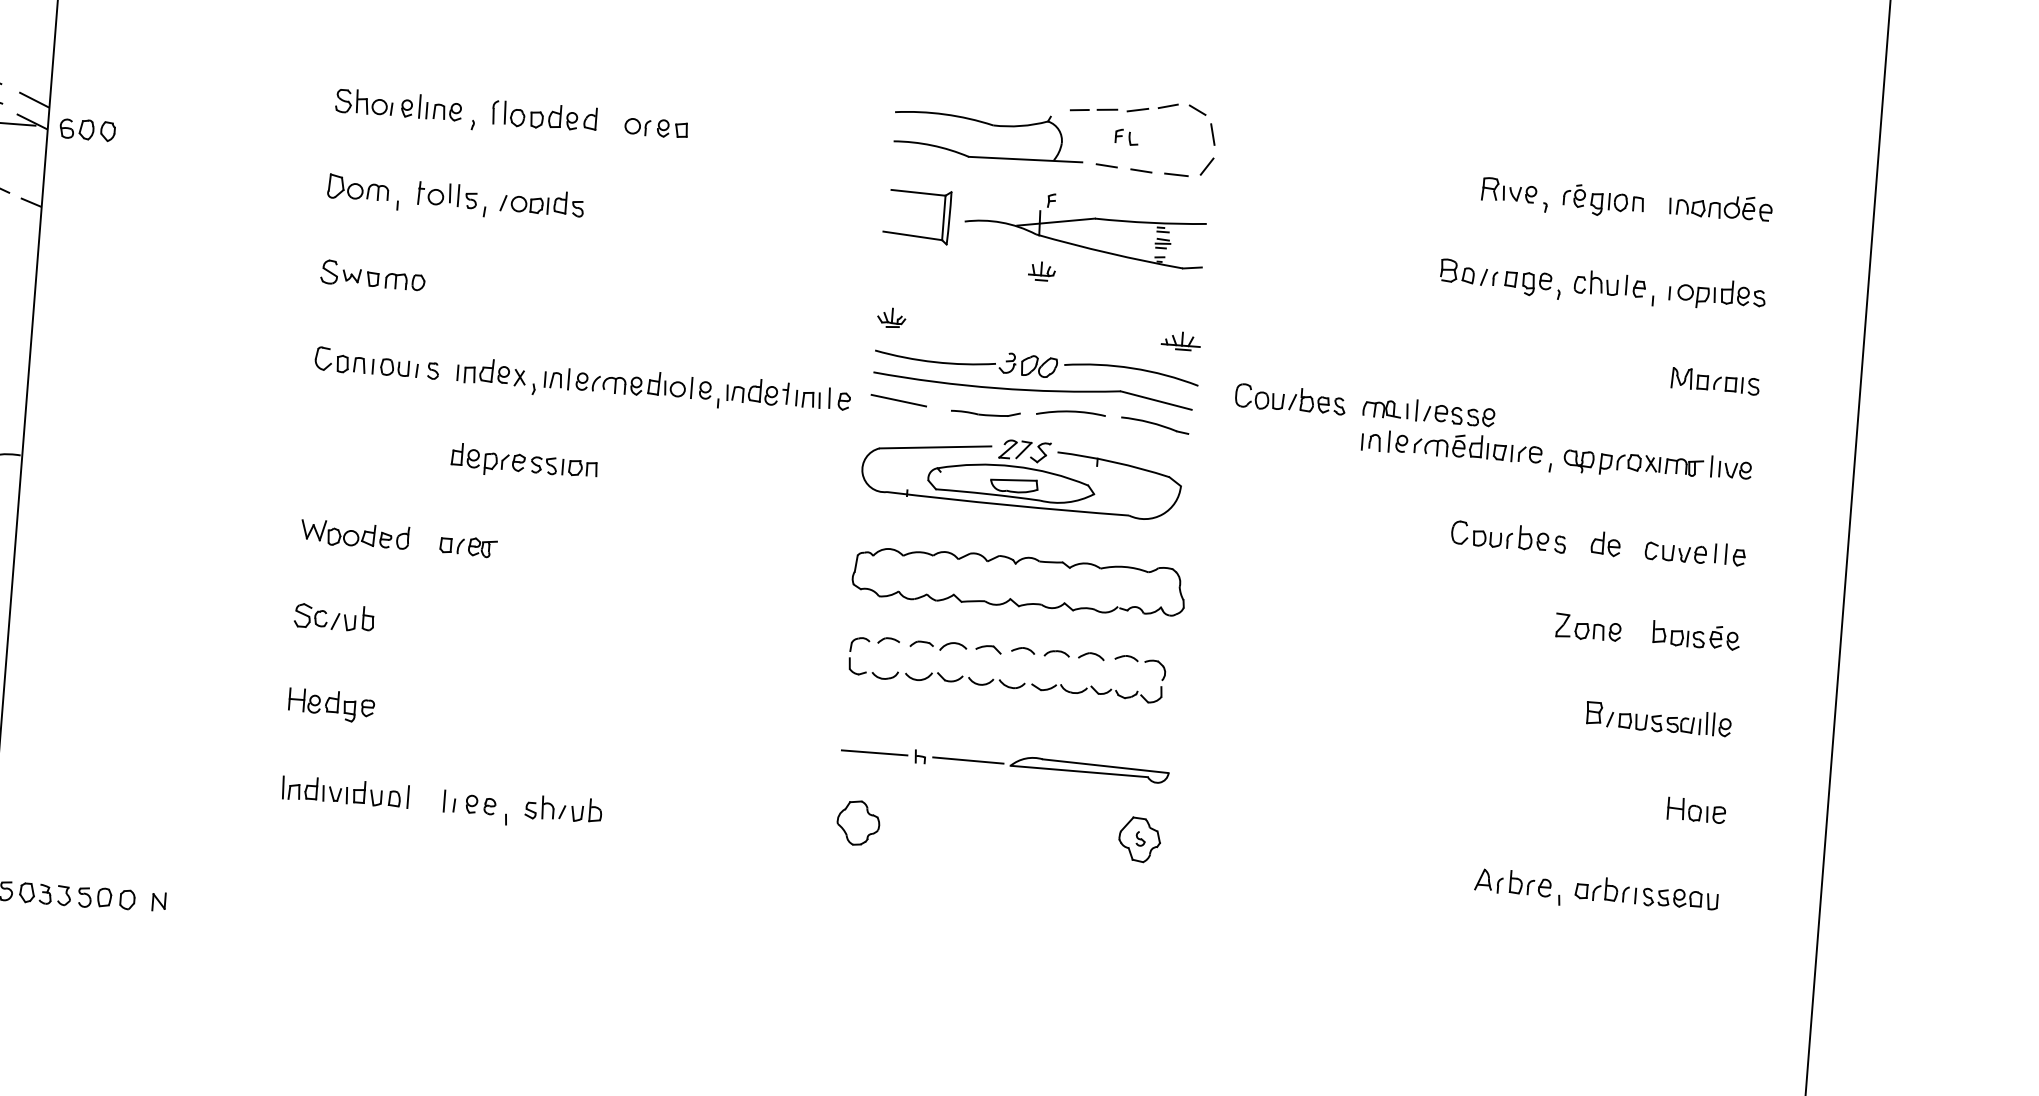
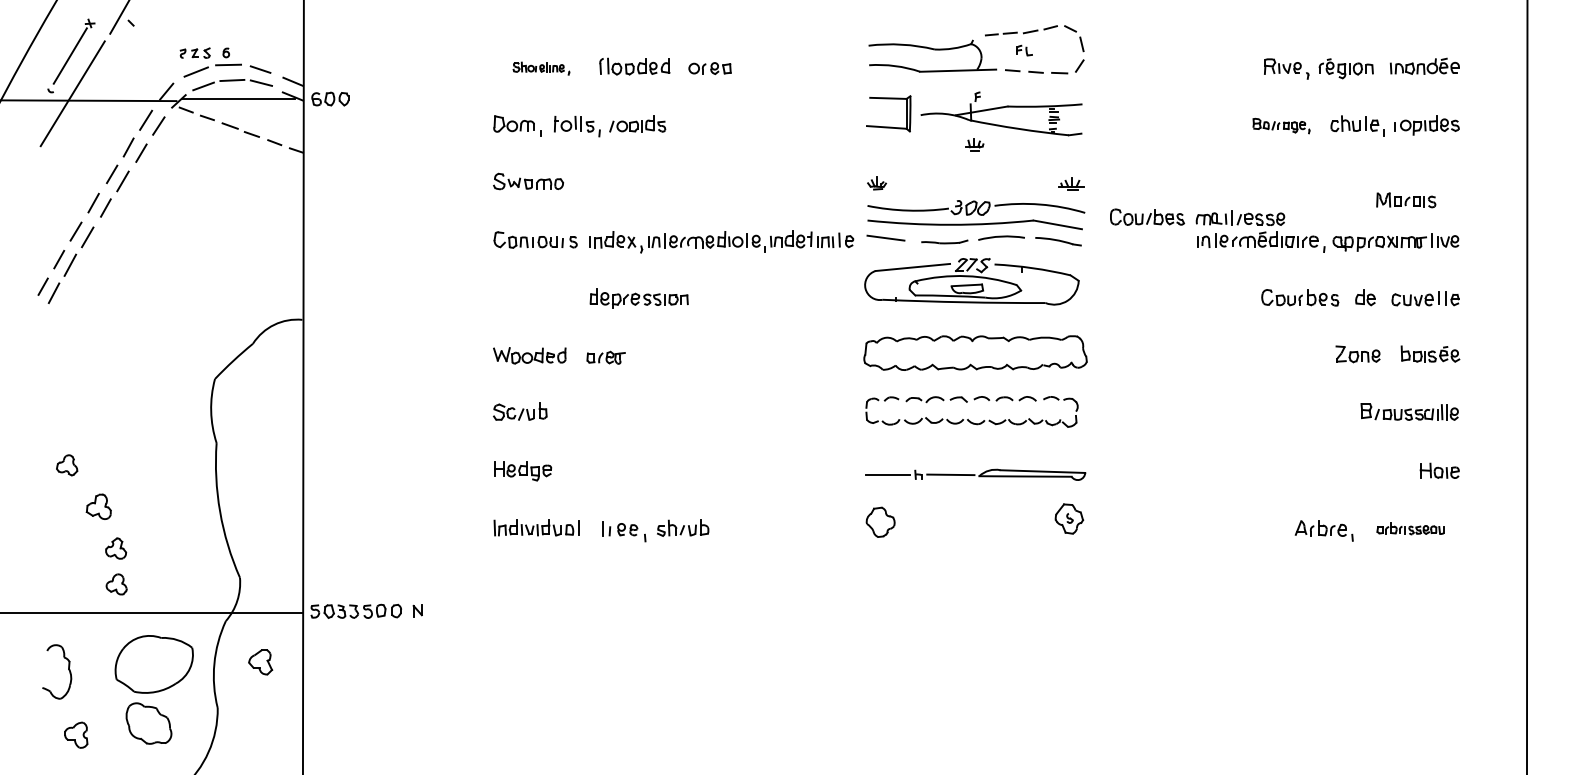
part: (405, 108) -> (541, 68), size x0.6
part: (1500, 278) -> (1281, 125), size x0.7
part: (1715, 381) -> (1406, 200), moved
part: (1646, 893) -> (1410, 528), size x0.7

